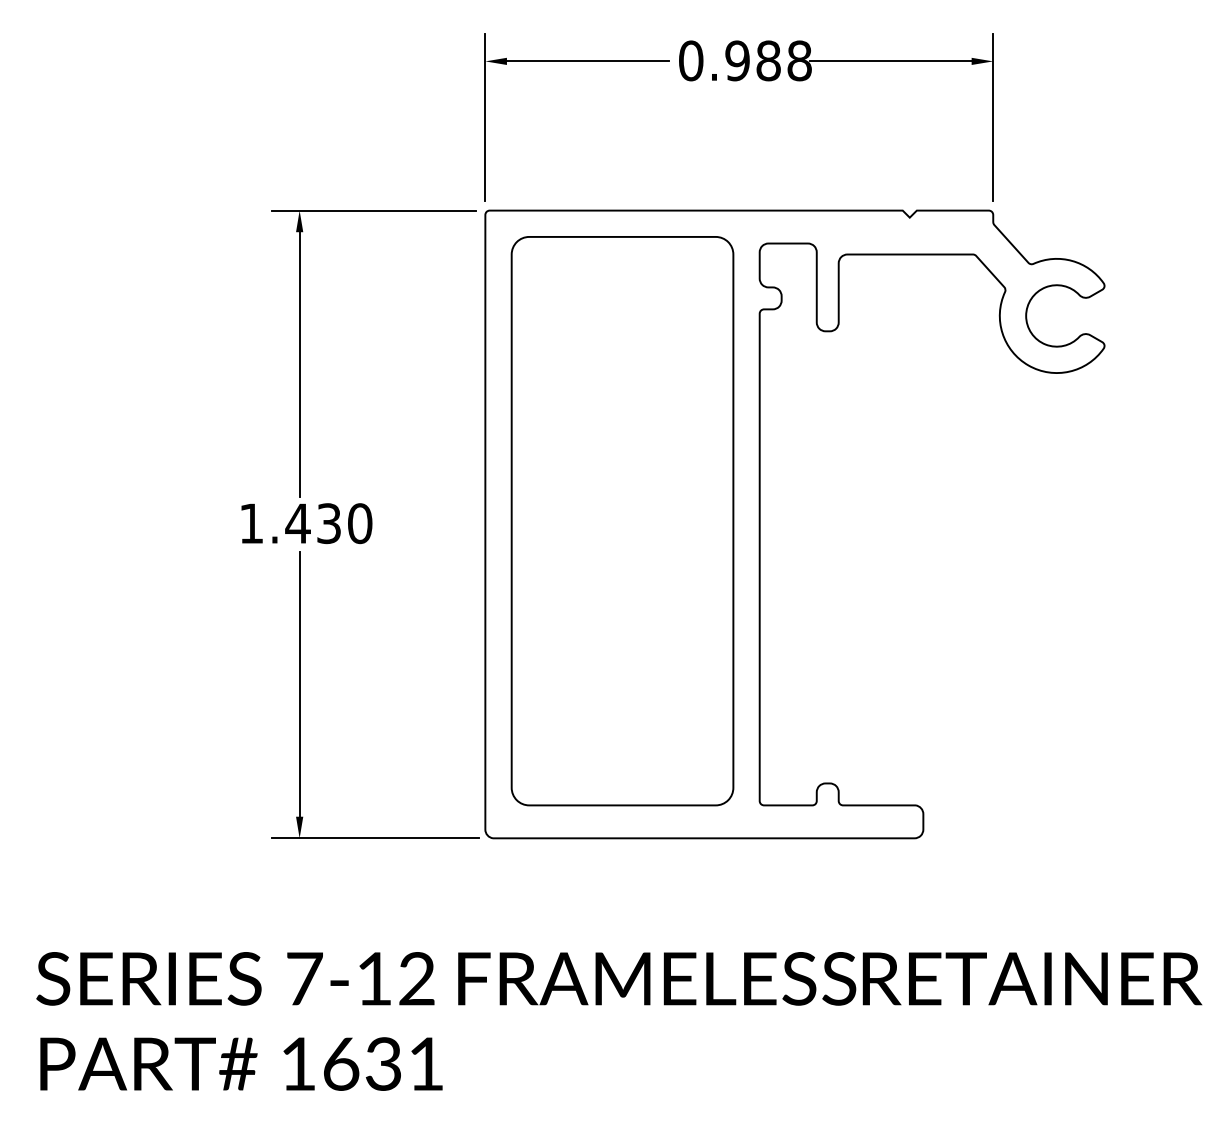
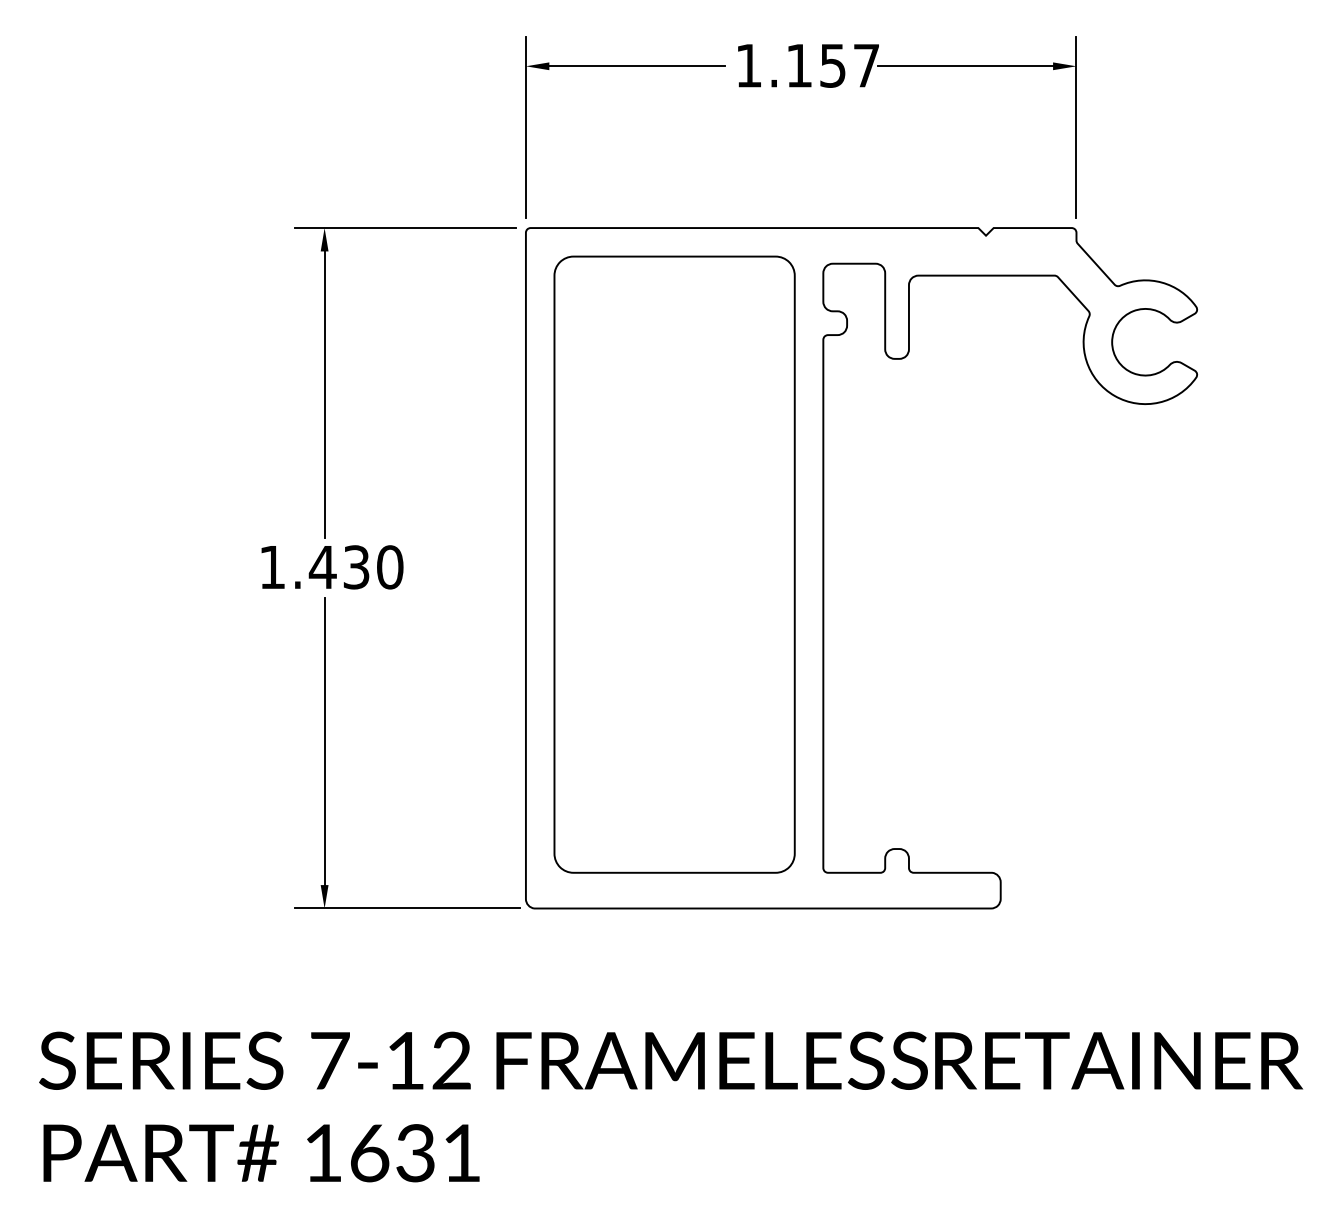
text: (745, 60) -> (807, 65), 0.988 -> 1.157

